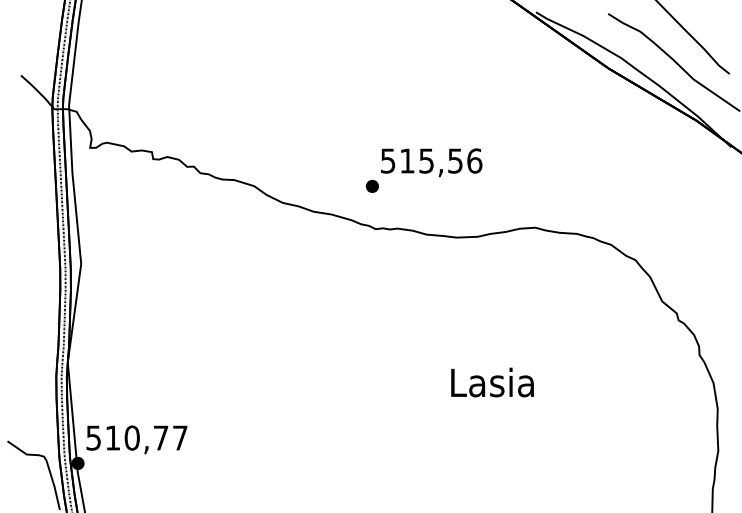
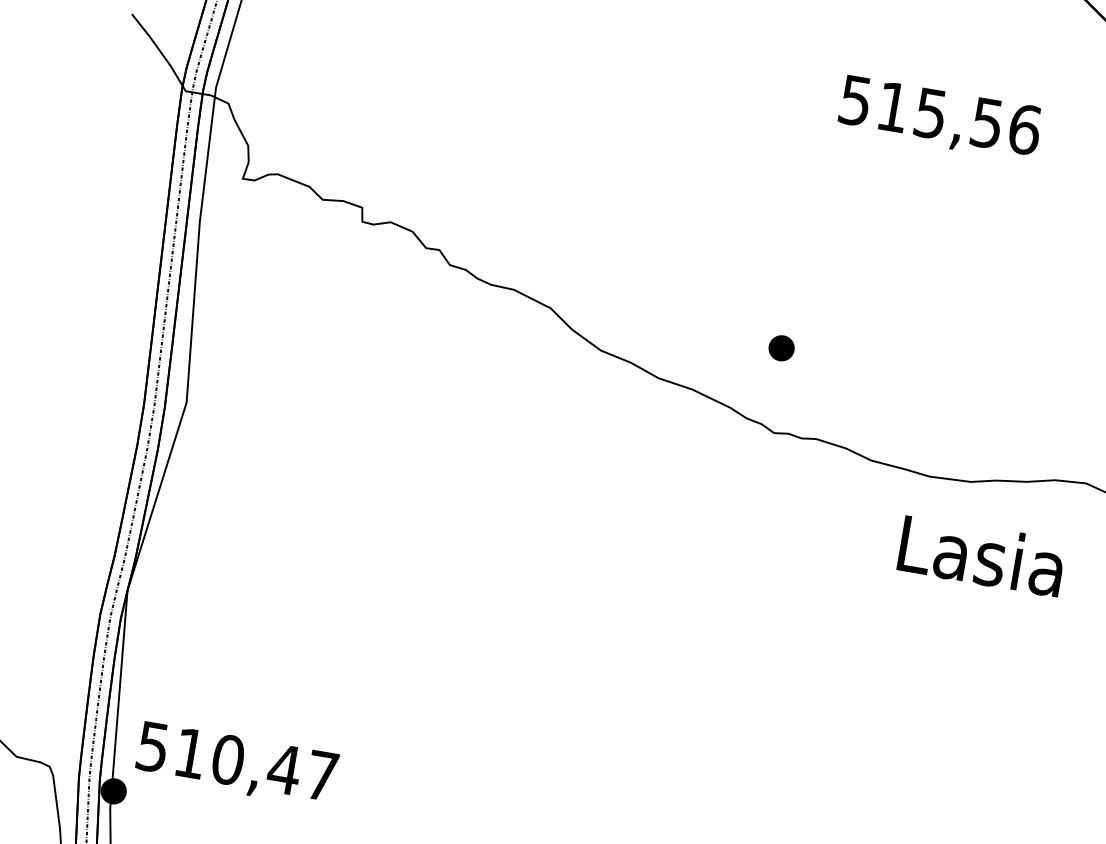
text: (431, 162) -> (939, 118), moved
text: (492, 382) -> (981, 555), moved
text: (160, 437) -> (283, 768), 510,77 -> 510,47

